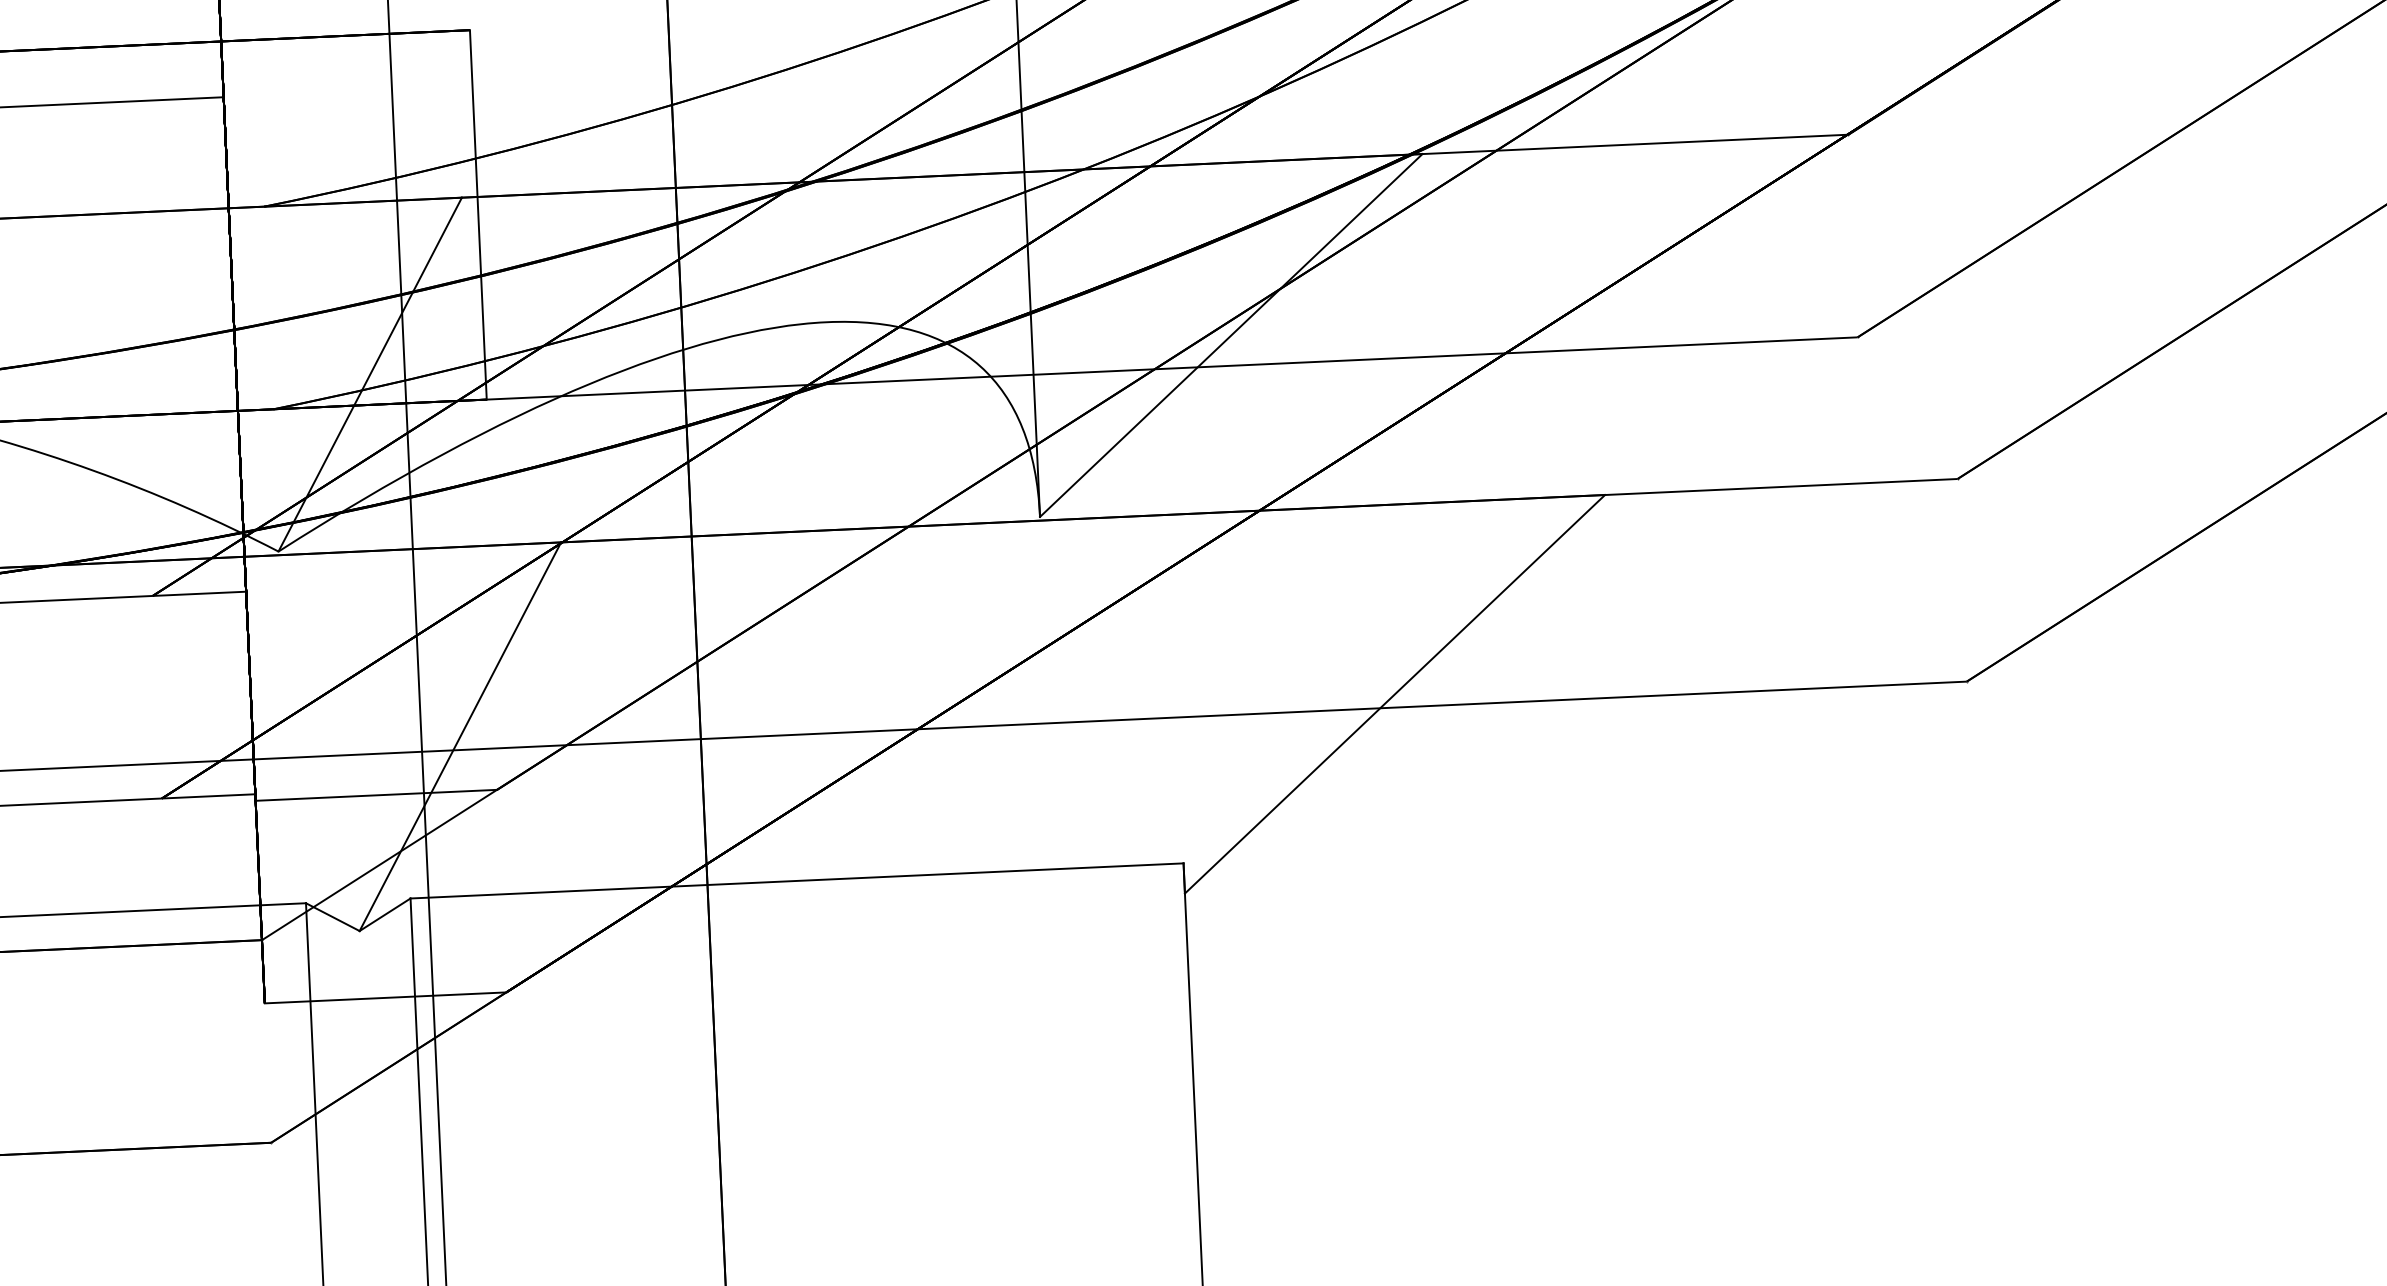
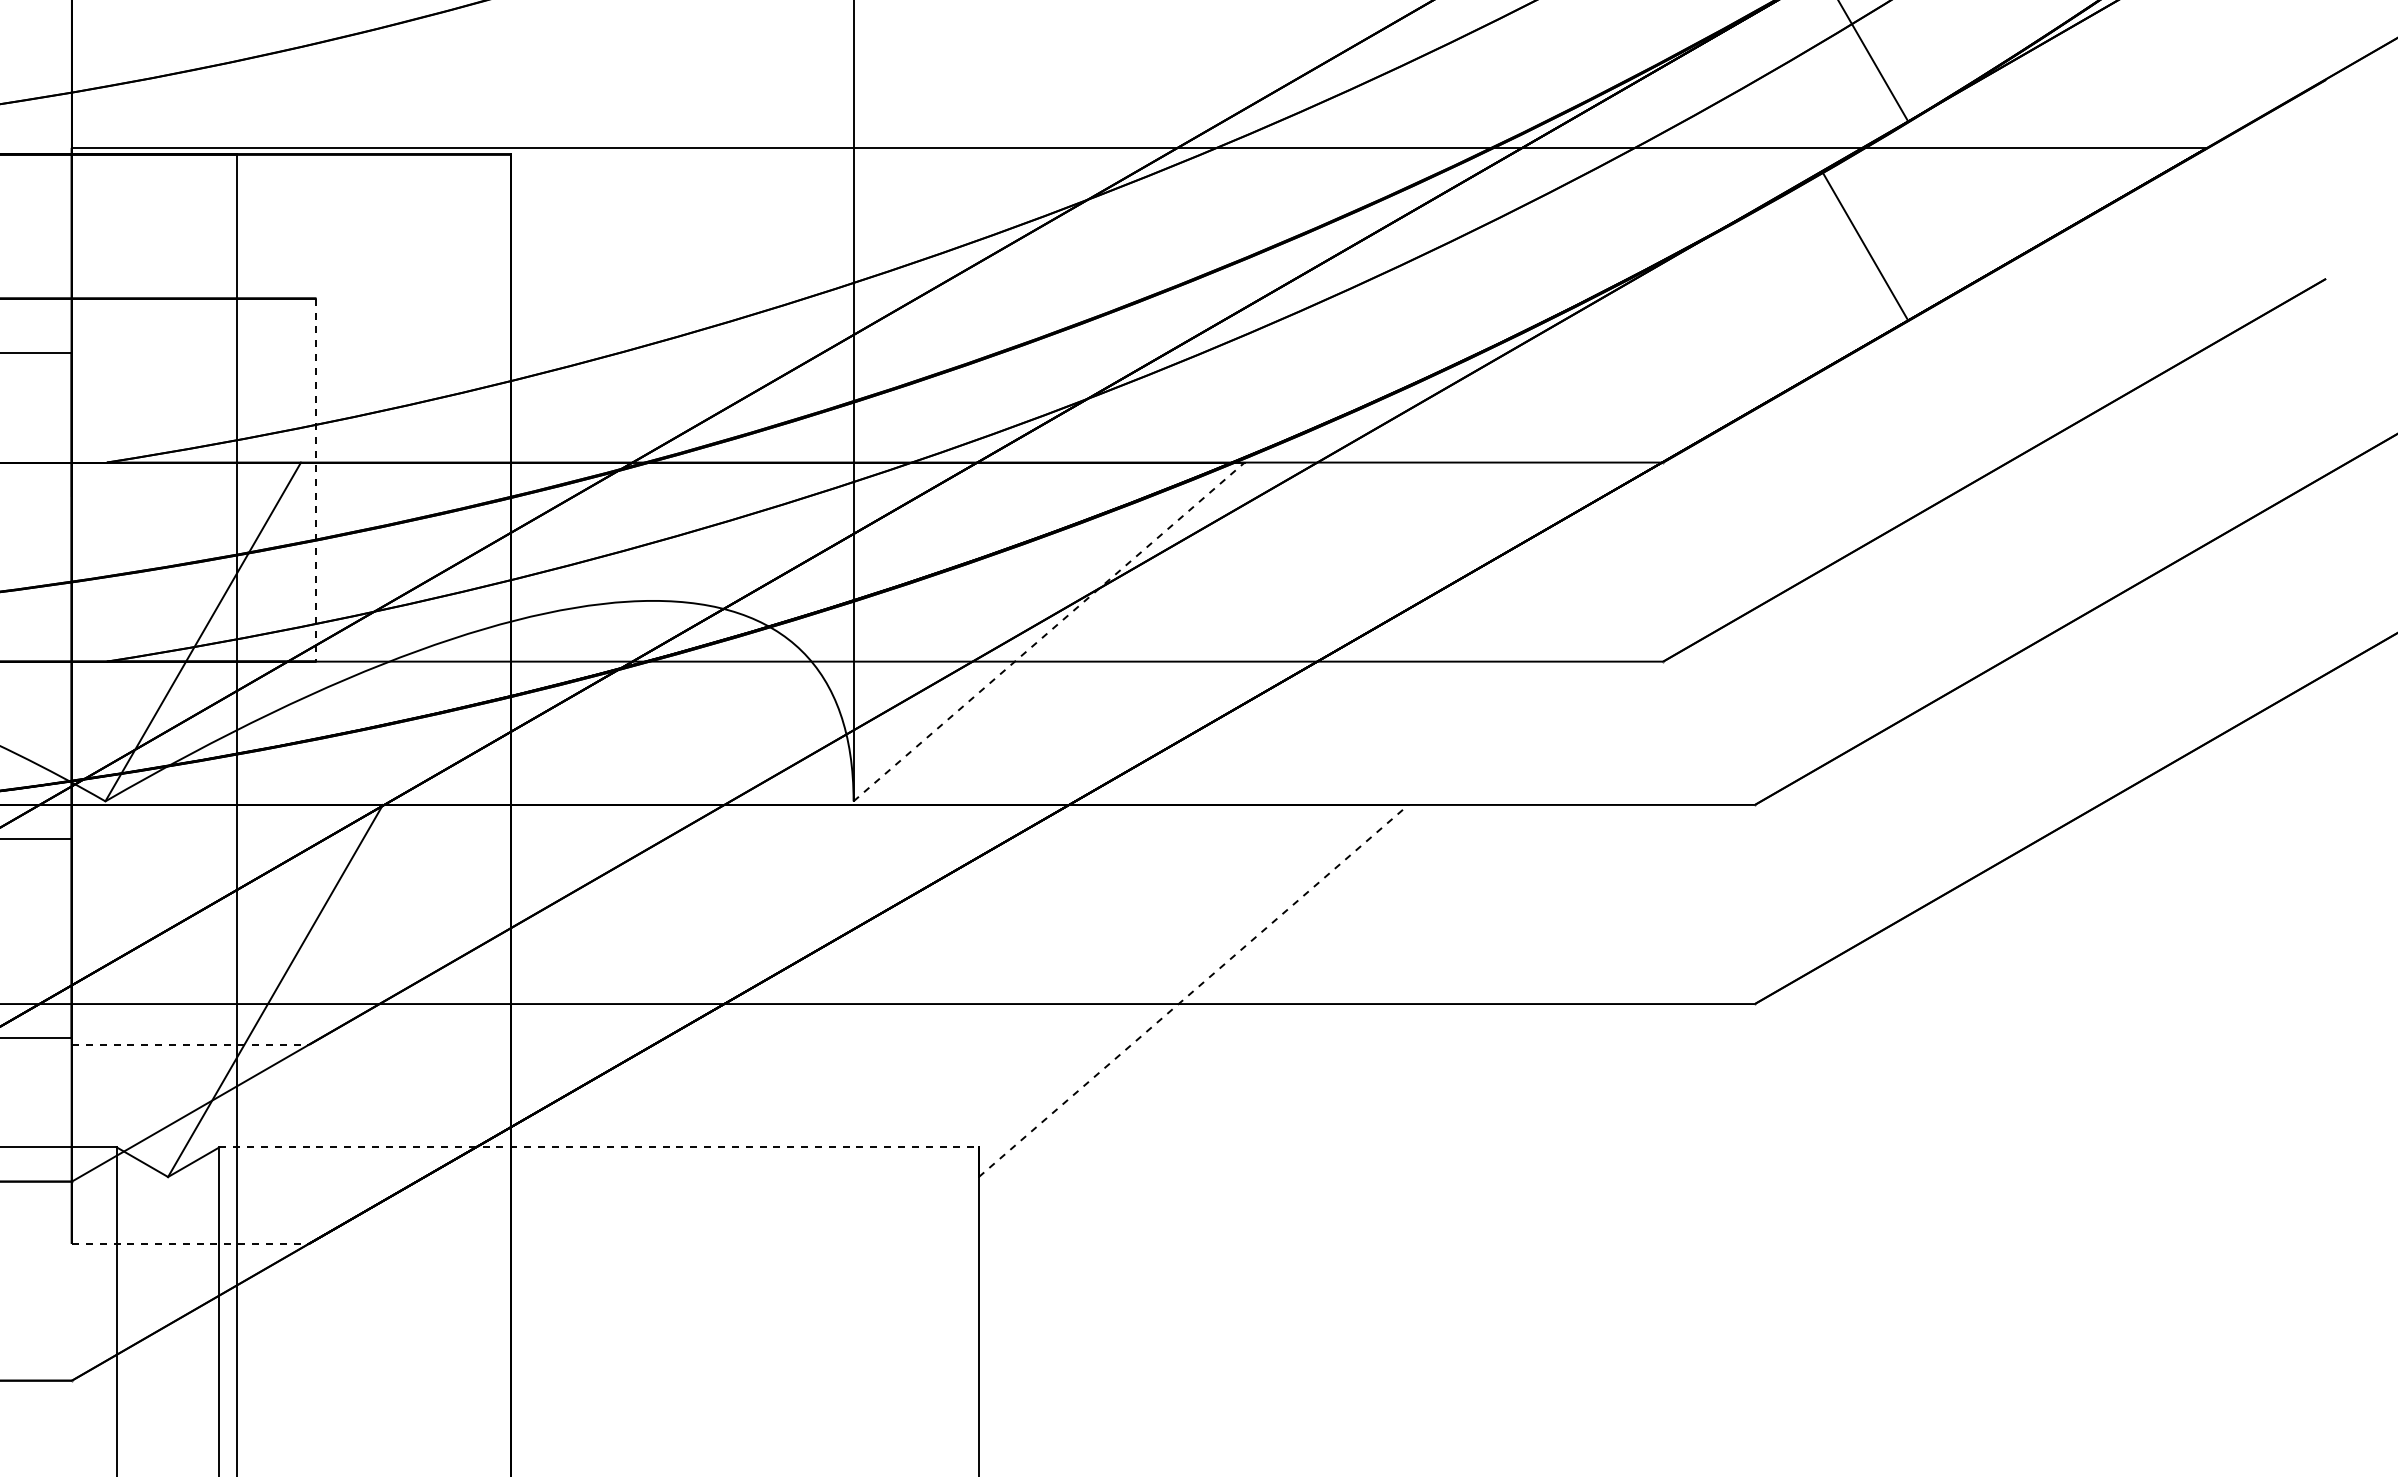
line: (478, 215) -> (316, 480), solid -> dashed
line: (1231, 335) -> (1049, 631), solid -> dashed
line: (1395, 693) -> (1194, 990), solid -> dashed
line: (376, 795) -> (190, 1044), solid -> dashed
line: (797, 881) -> (599, 1147), solid -> dashed
line: (385, 997) -> (190, 1243), solid -> dashed

